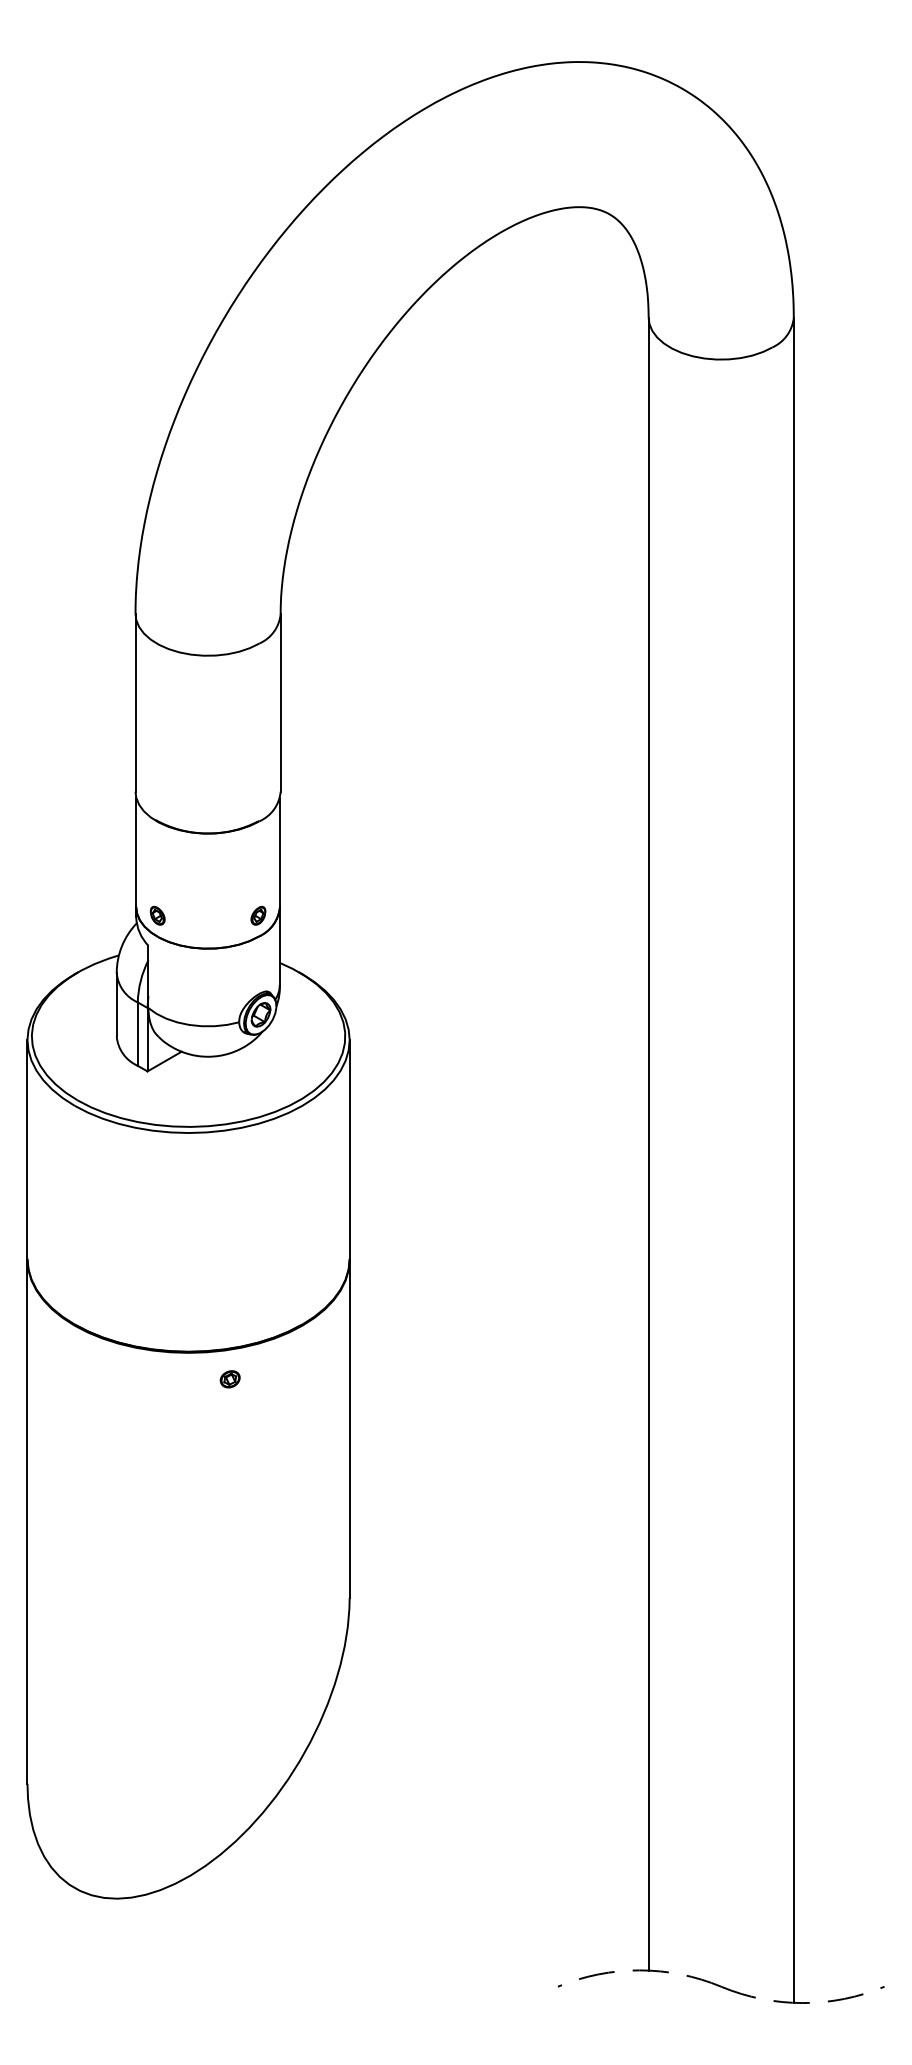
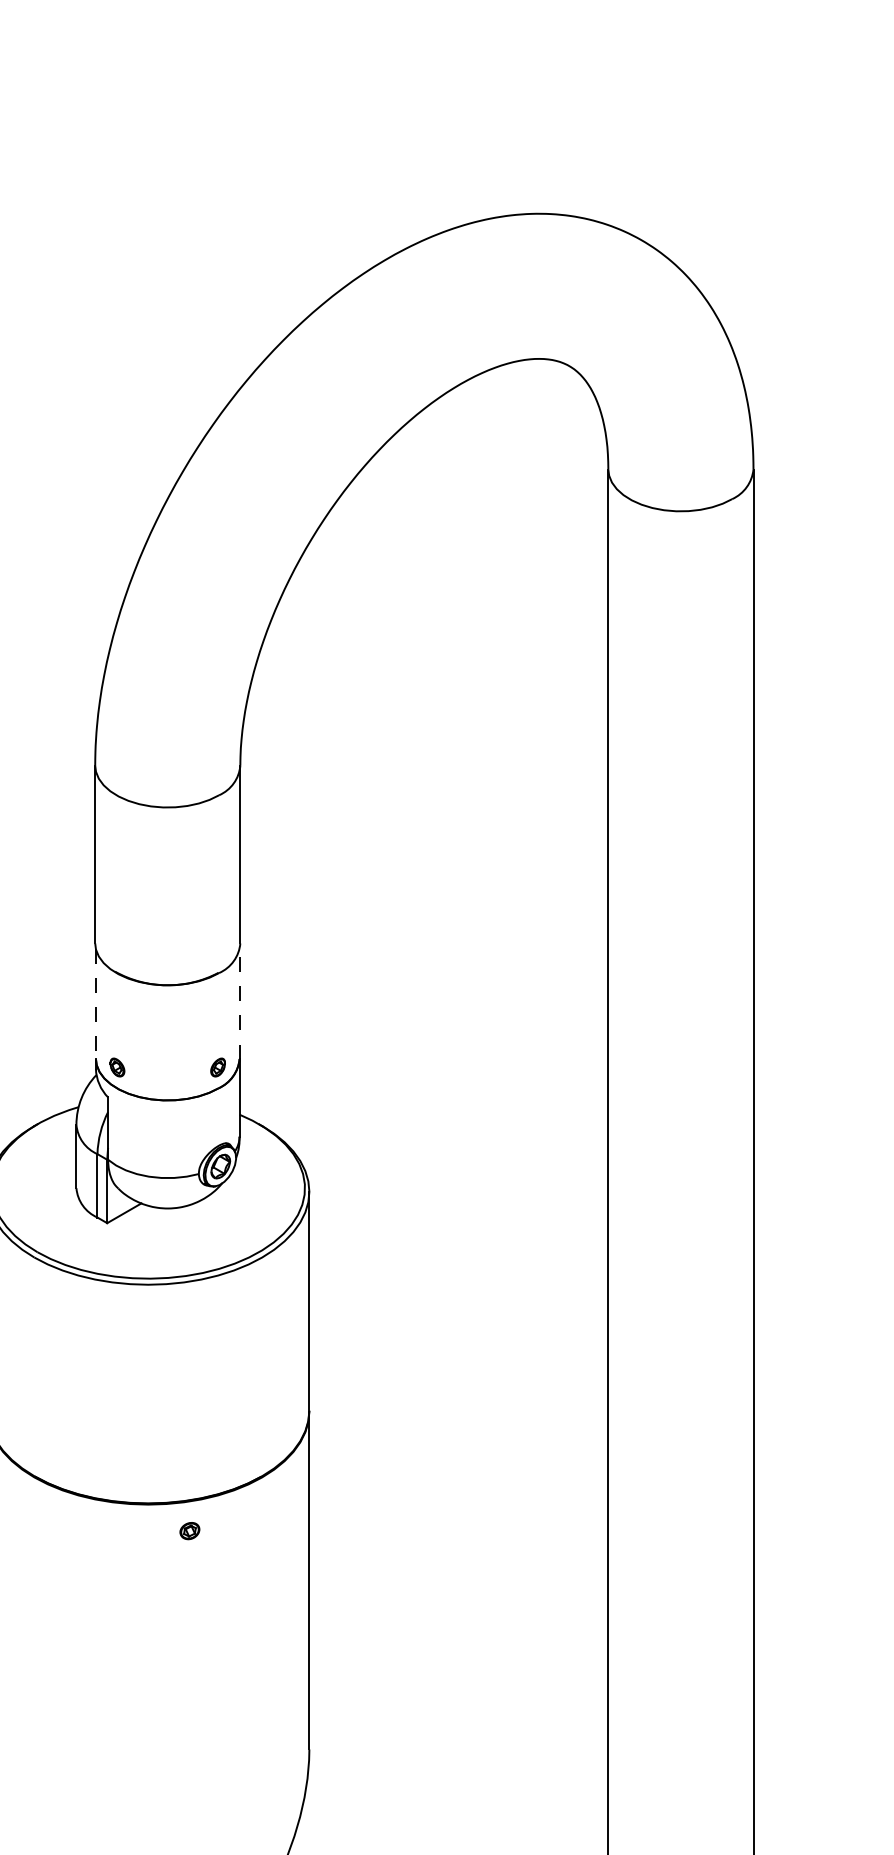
line: (136, 852) -> (96, 1004), solid -> dashed
line: (279, 852) -> (239, 1004), solid -> dashed

